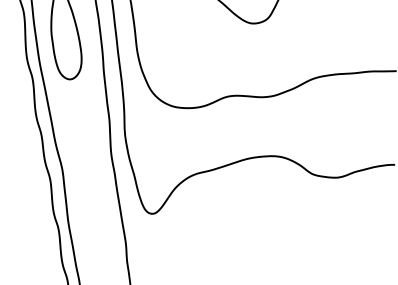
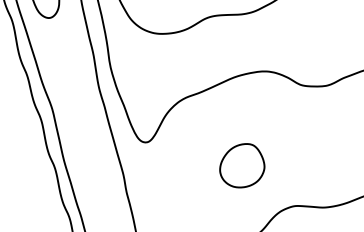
part: (244, 247) -> (241, 165), added

